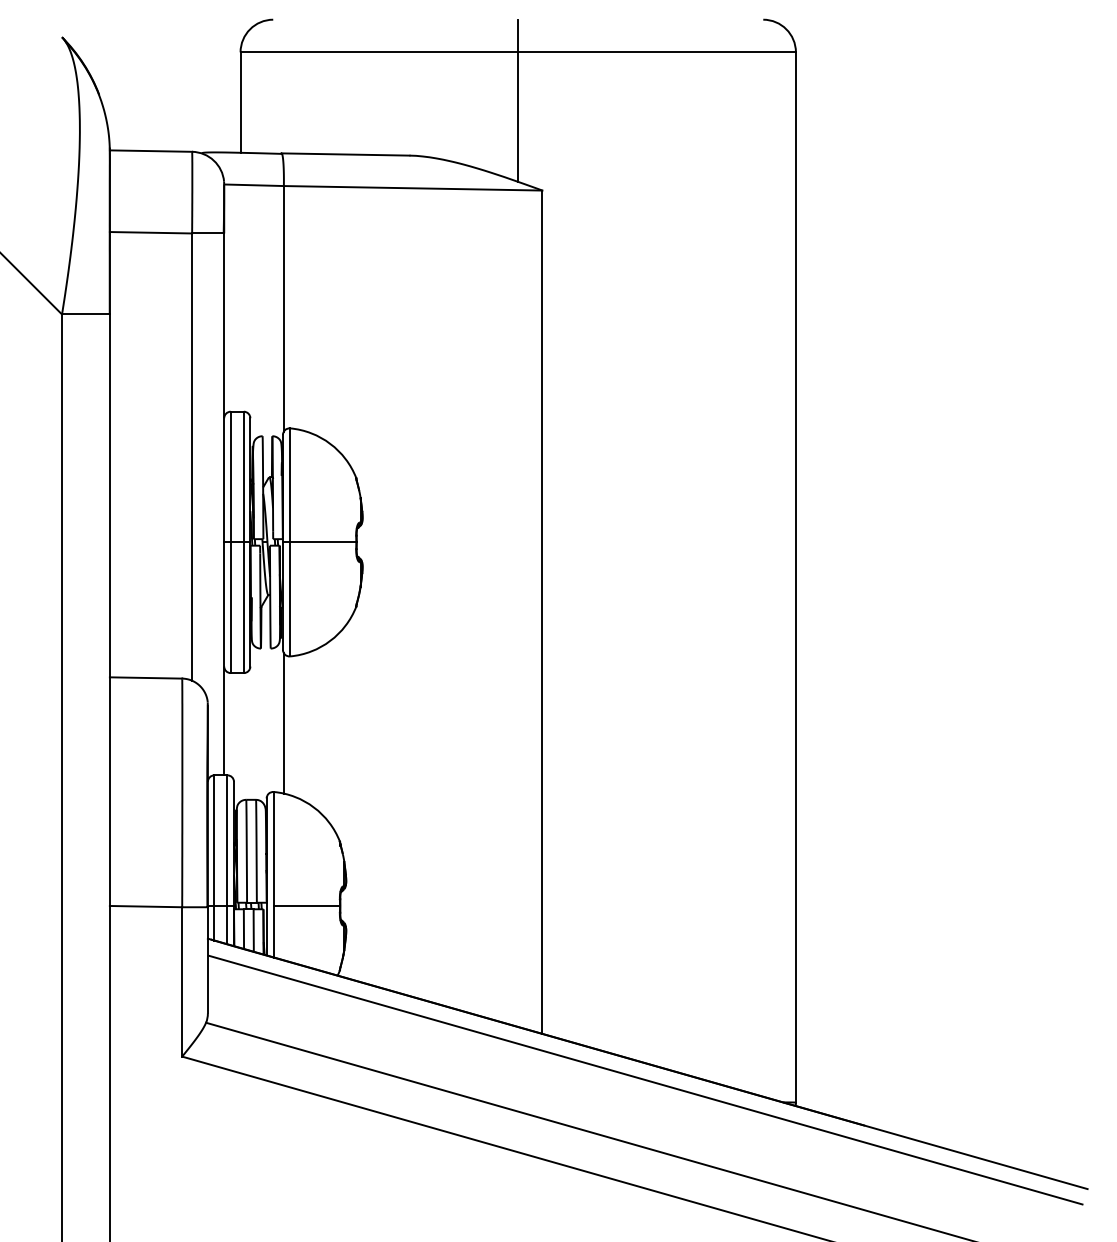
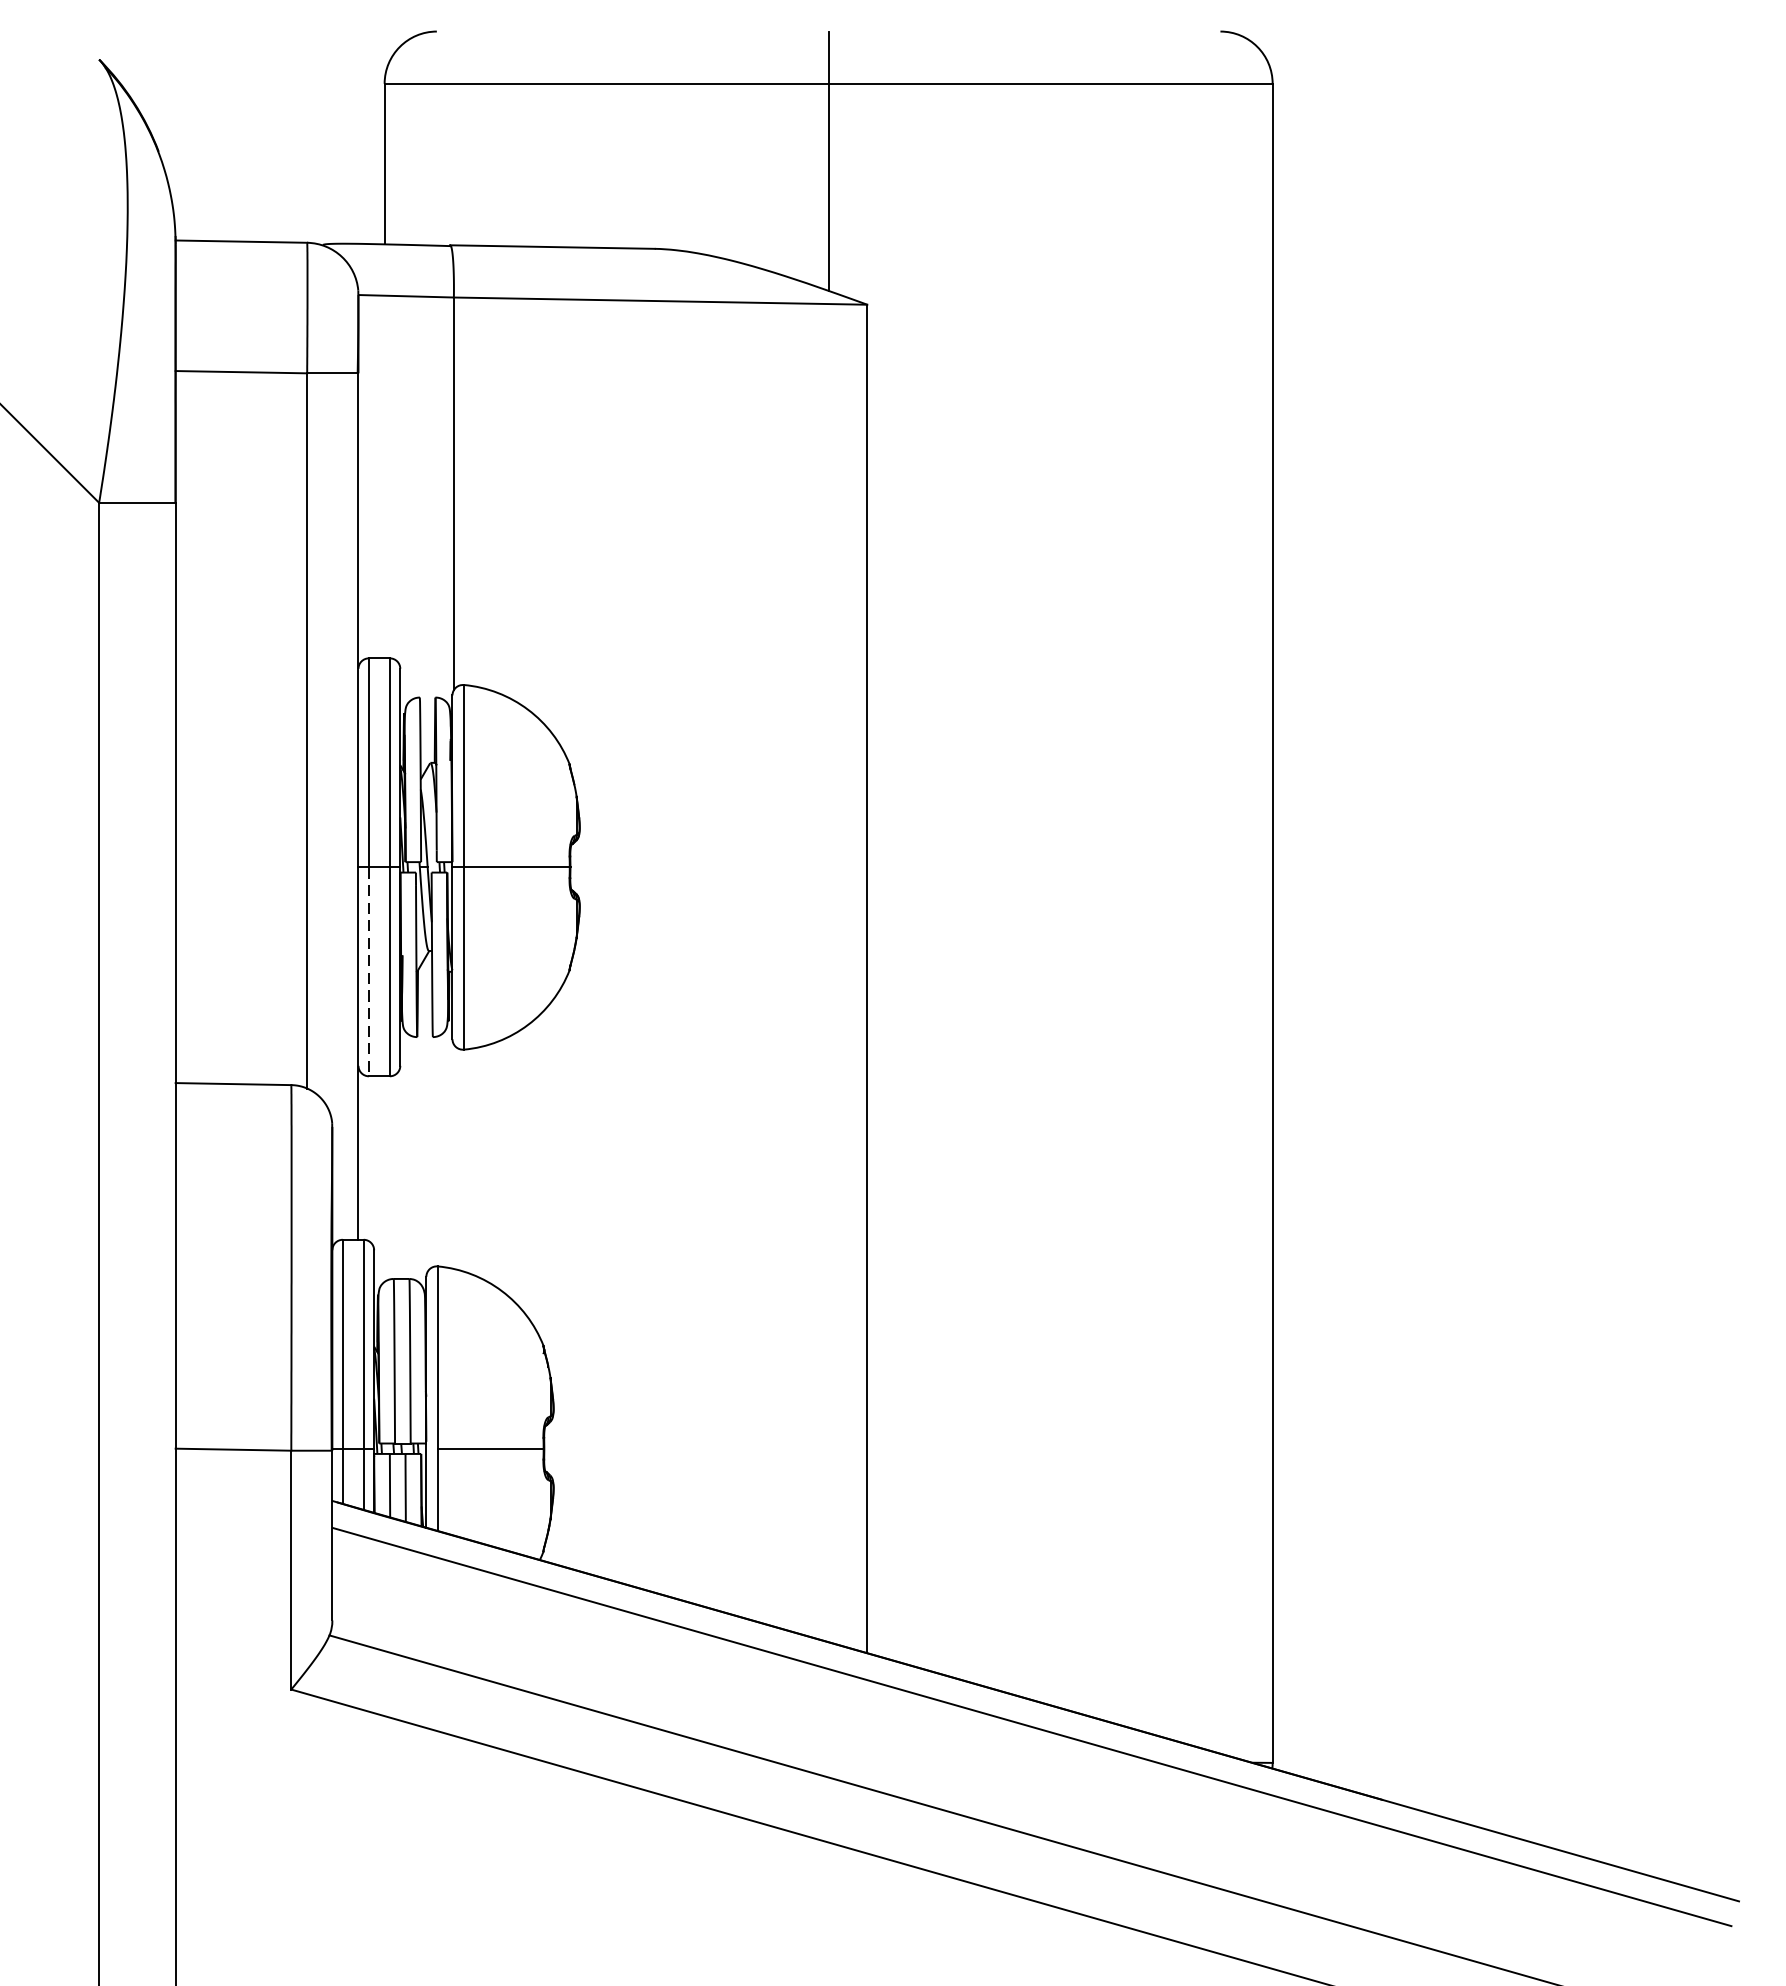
line: (230, 608) -> (368, 973), solid -> dashed
line: (283, 723) -> (453, 1156), removed

